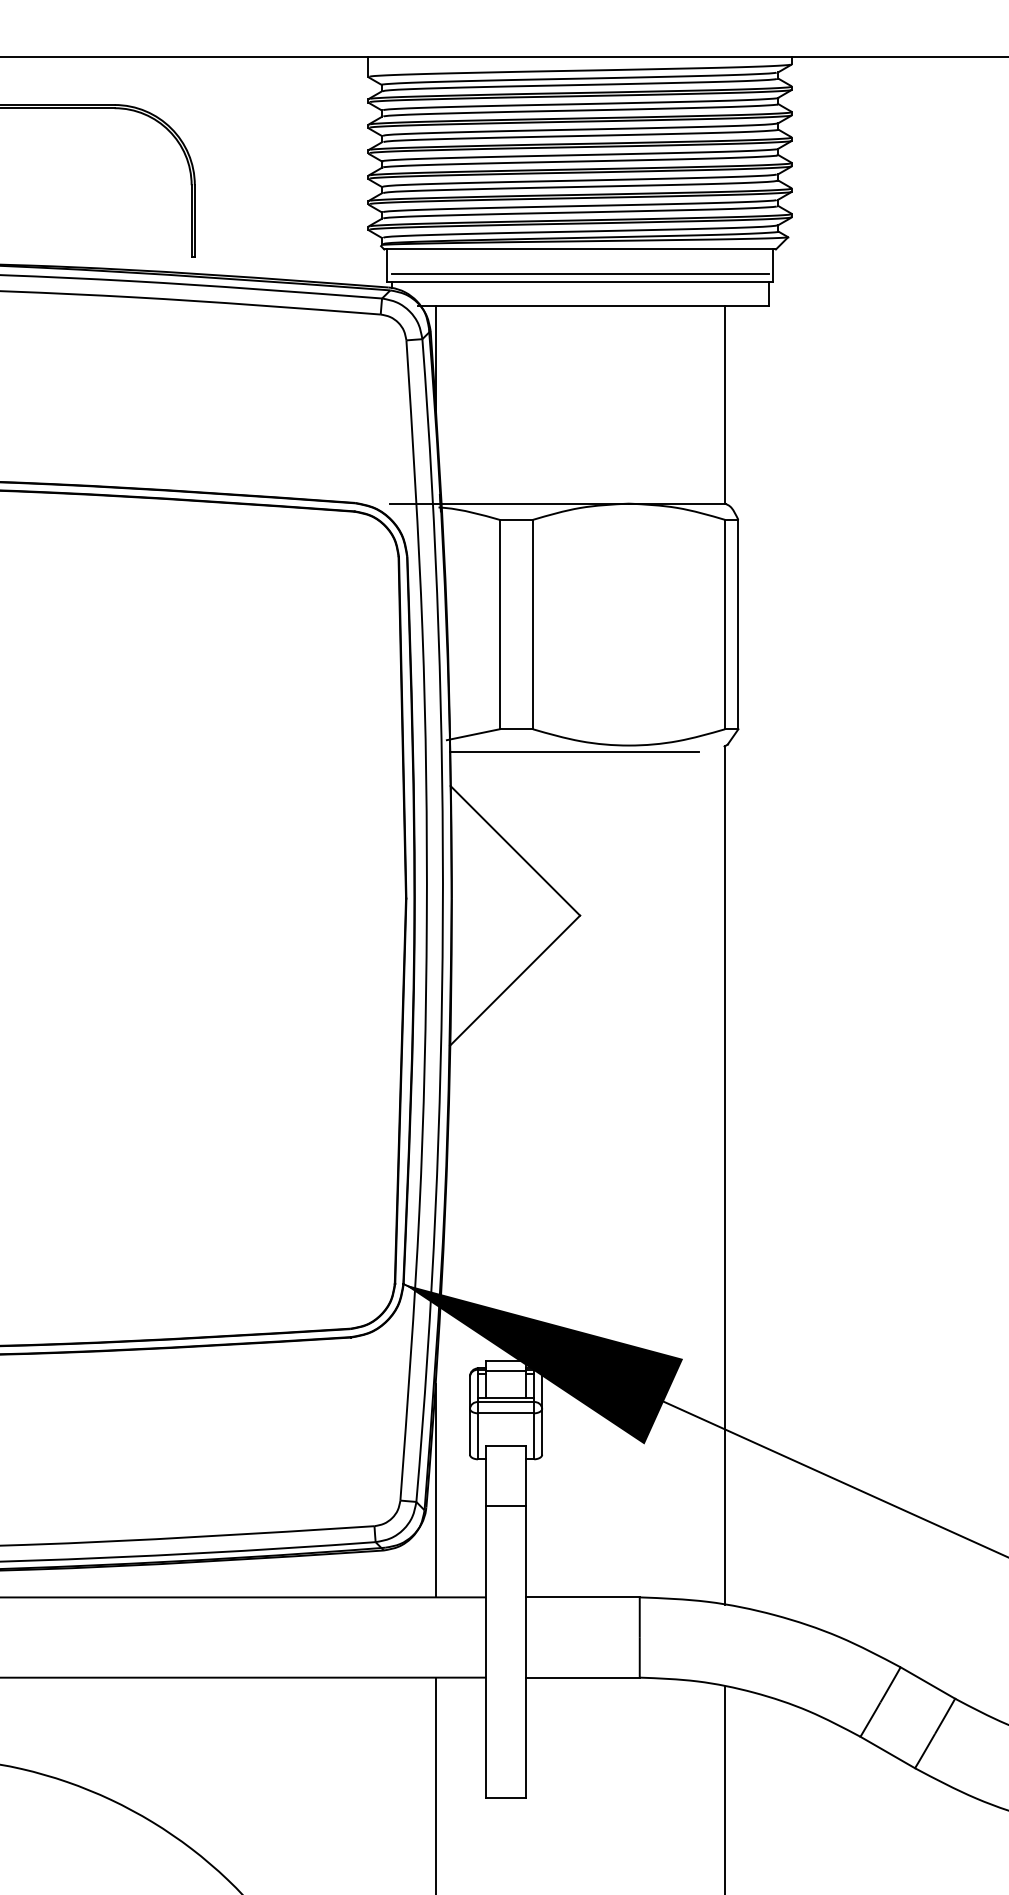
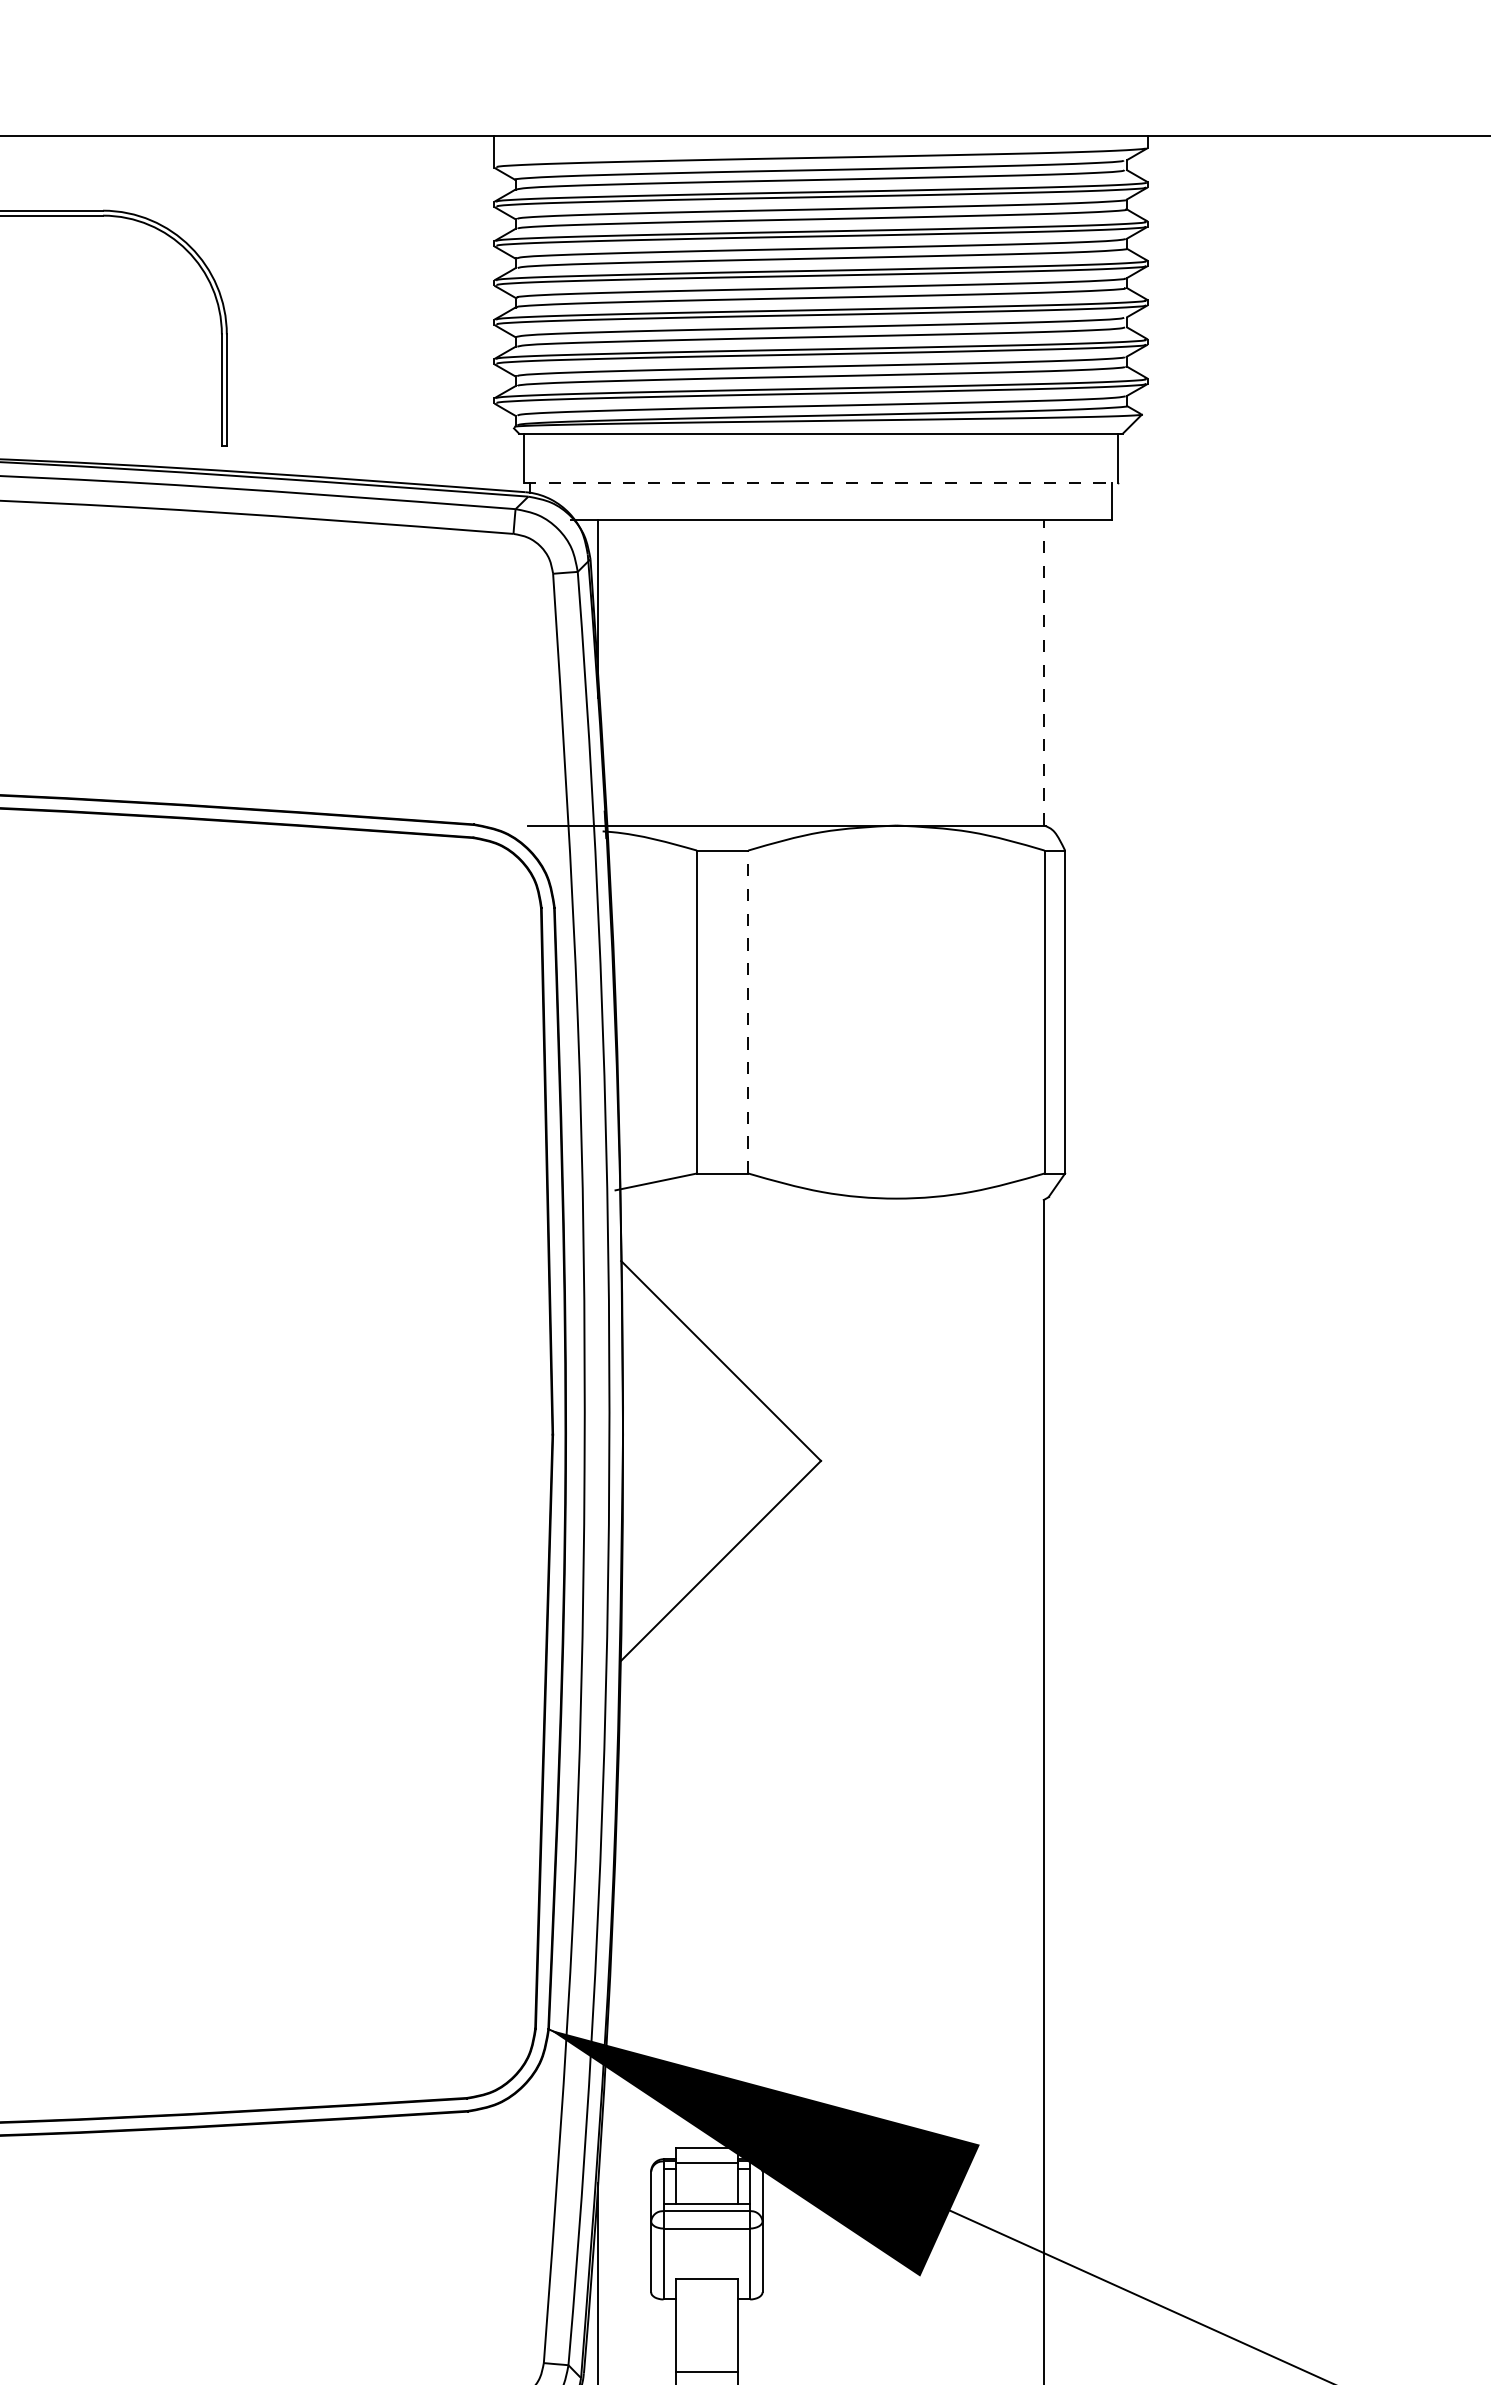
line: (579, 273) -> (820, 470), removed
line: (580, 281) -> (821, 482), solid -> dashed
line: (724, 404) -> (1043, 672), solid -> dashed
line: (533, 624) -> (749, 1011), solid -> dashed
line: (573, 752) -> (810, 1209), removed

